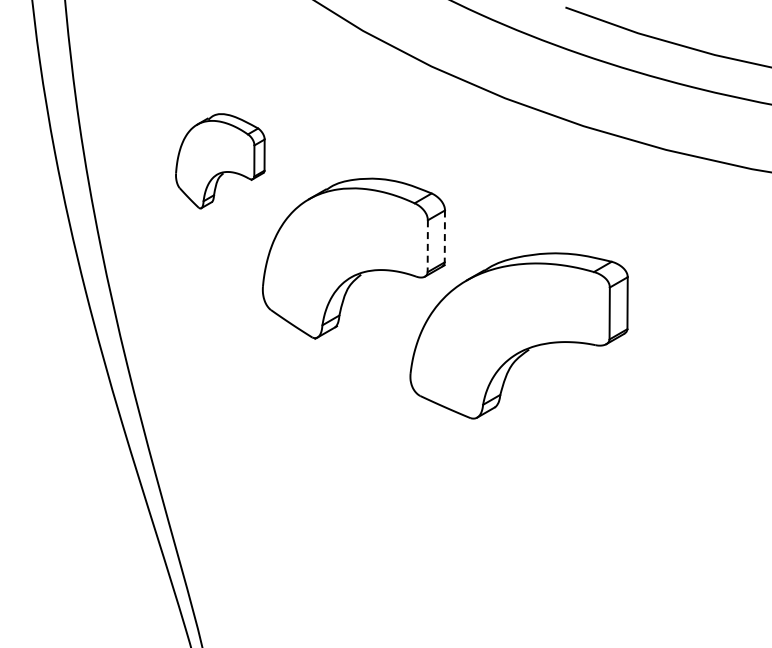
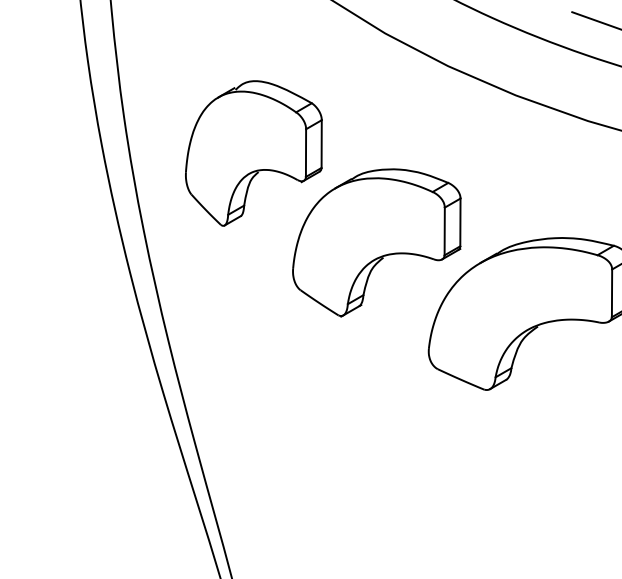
part: (220, 160) -> (254, 152), size x1.67
line: (444, 236) -> (460, 222), dashed -> solid
line: (427, 246) -> (444, 231), dashed -> solid

